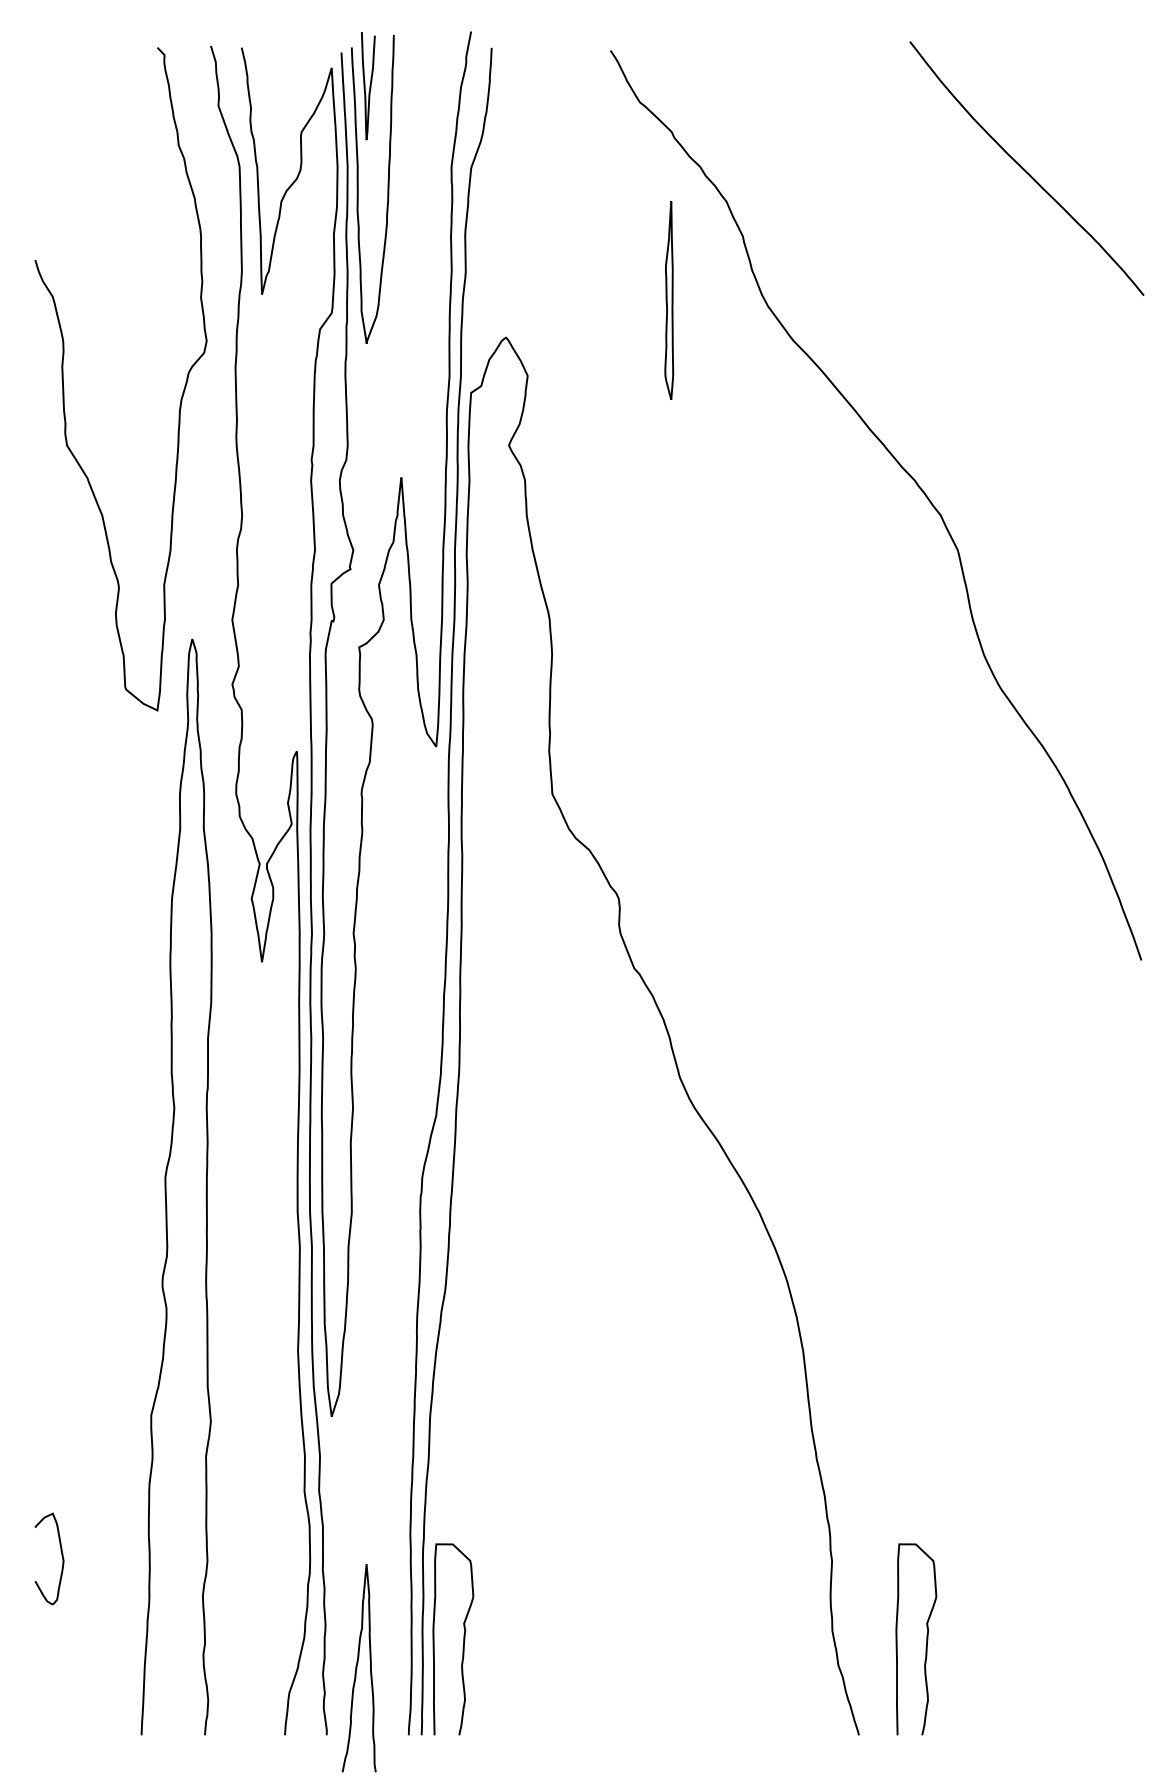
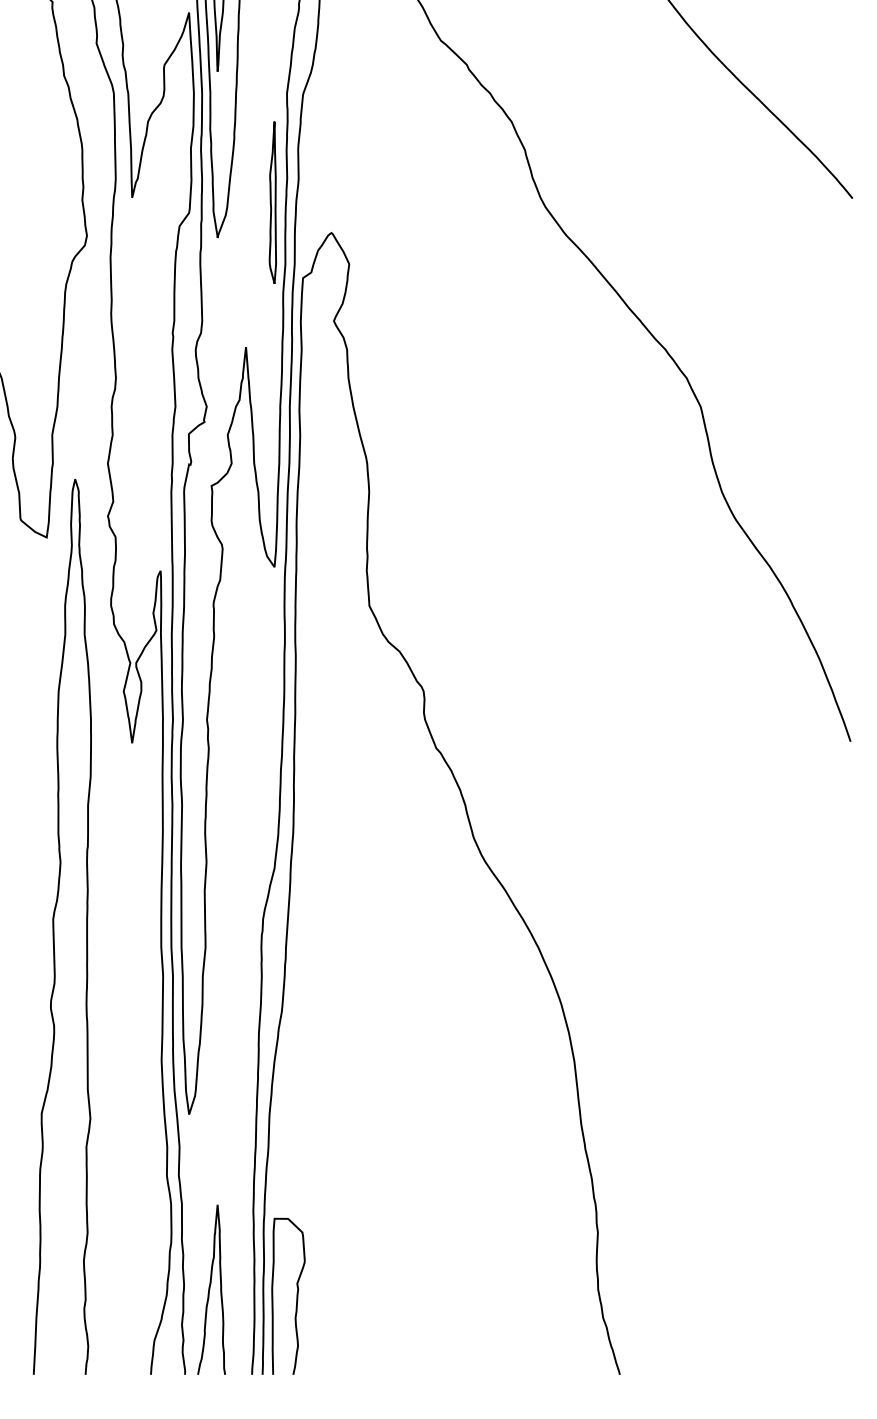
part: (669, 300) -> (273, 202), moved
curve: (926, 1639) -> (675, 1296), removed
curve: (357, 1668) -> (210, 1290), moved

